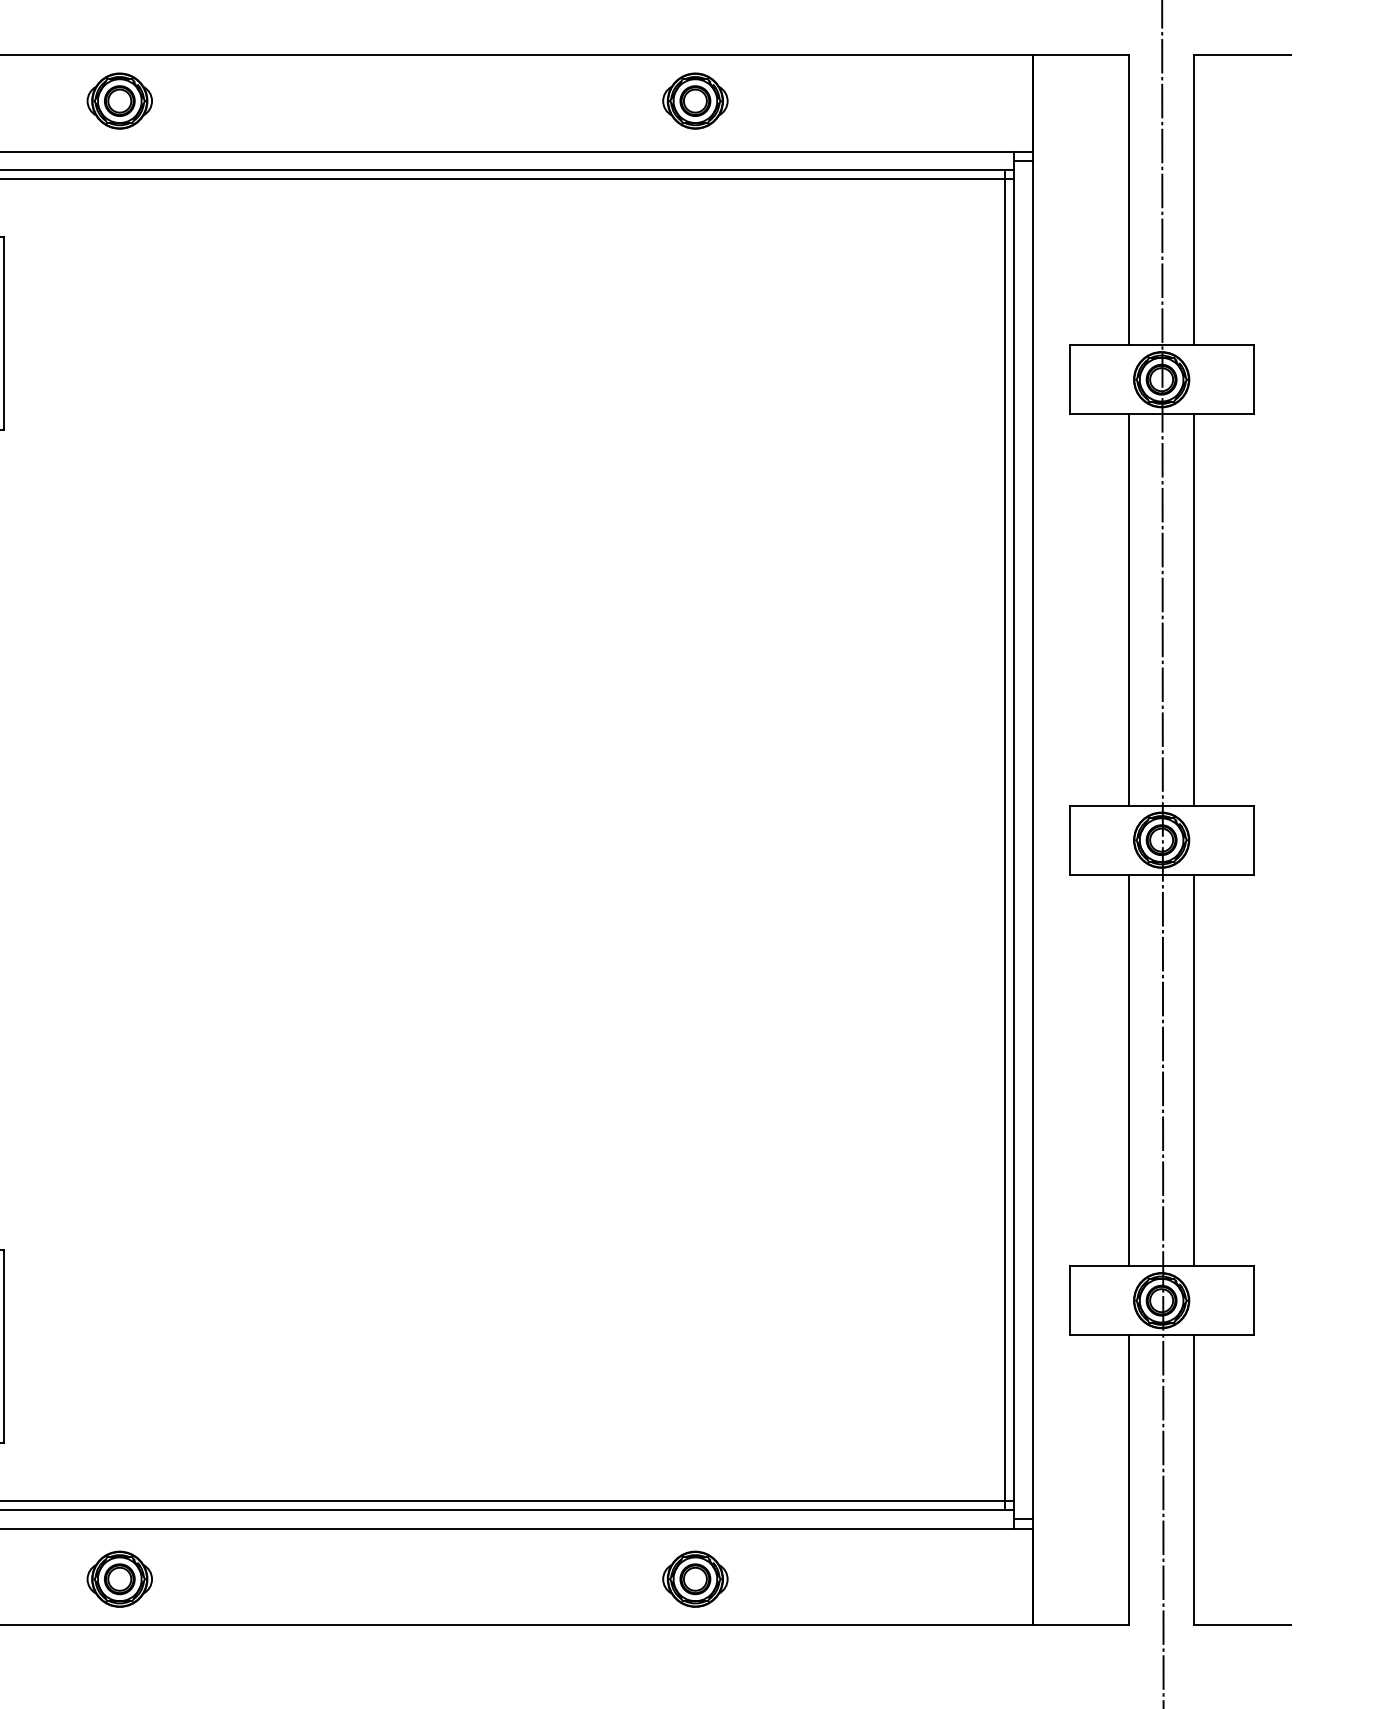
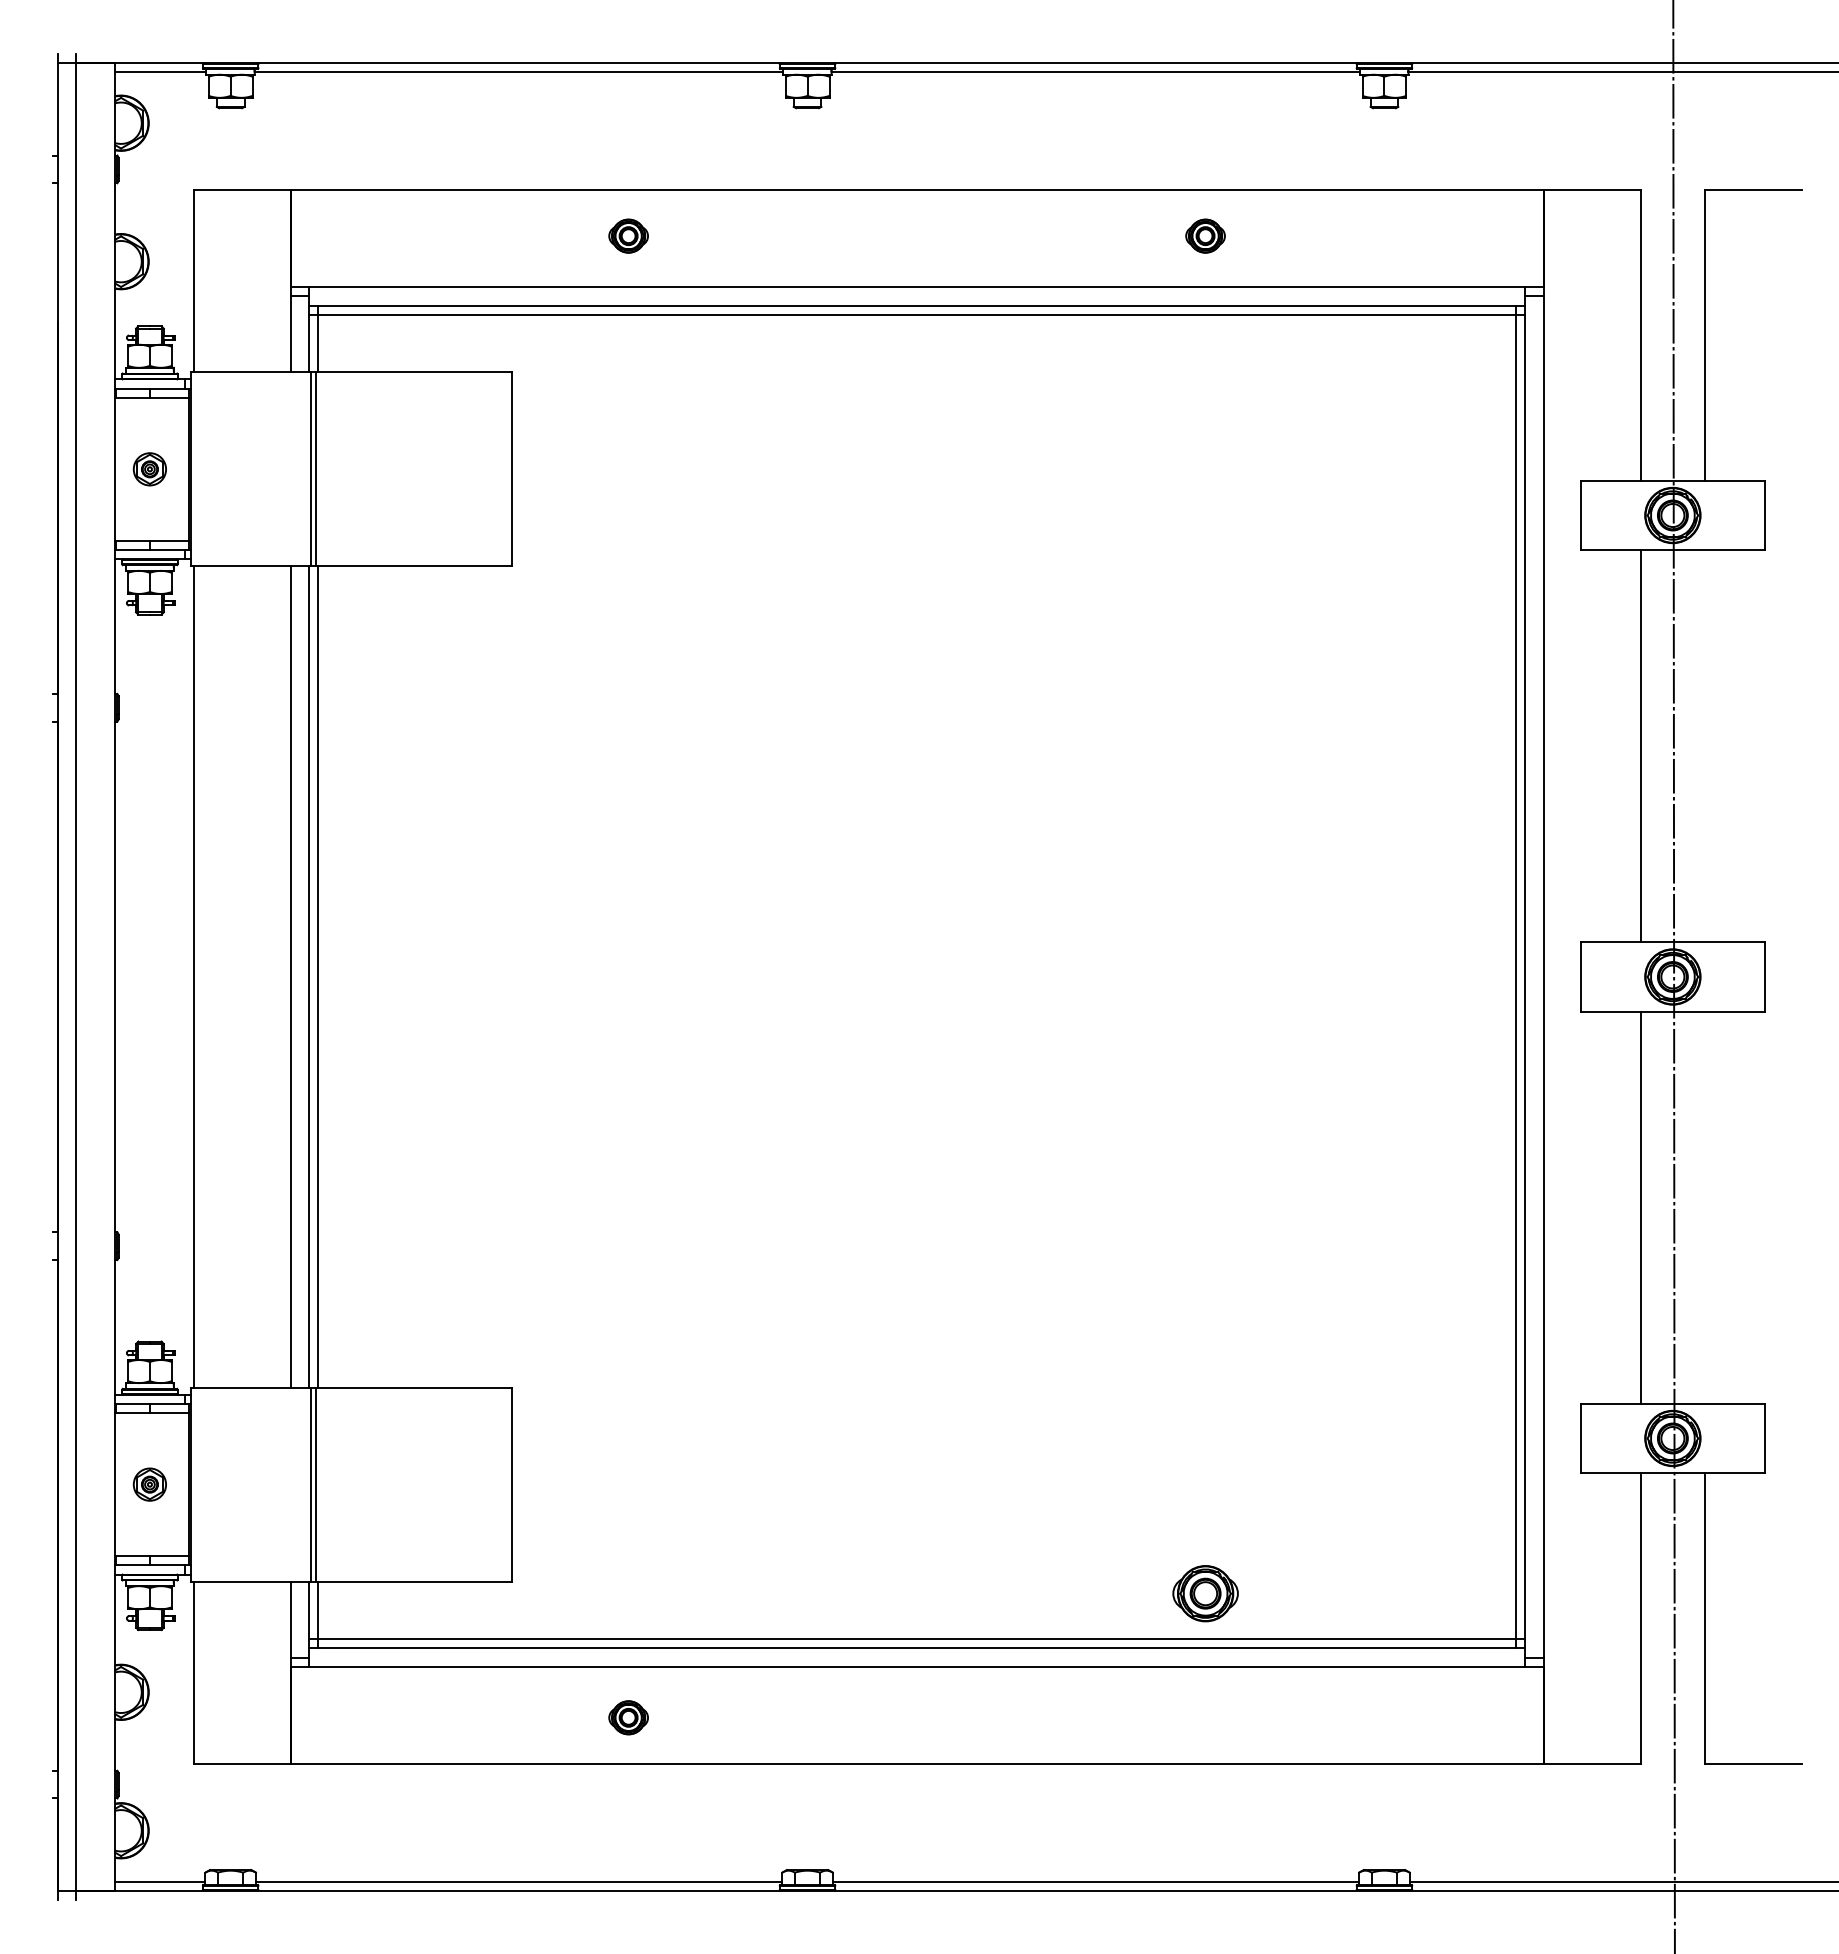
part: (119, 100) -> (628, 235), size x0.6
part: (695, 100) -> (1205, 235), size x0.6
line: (1194, 610) -> (1705, 746), removed
line: (1194, 1070) -> (1705, 1207), removed
part: (119, 1579) -> (628, 1717), size x0.6
part: (695, 1579) -> (1205, 1593), moved

